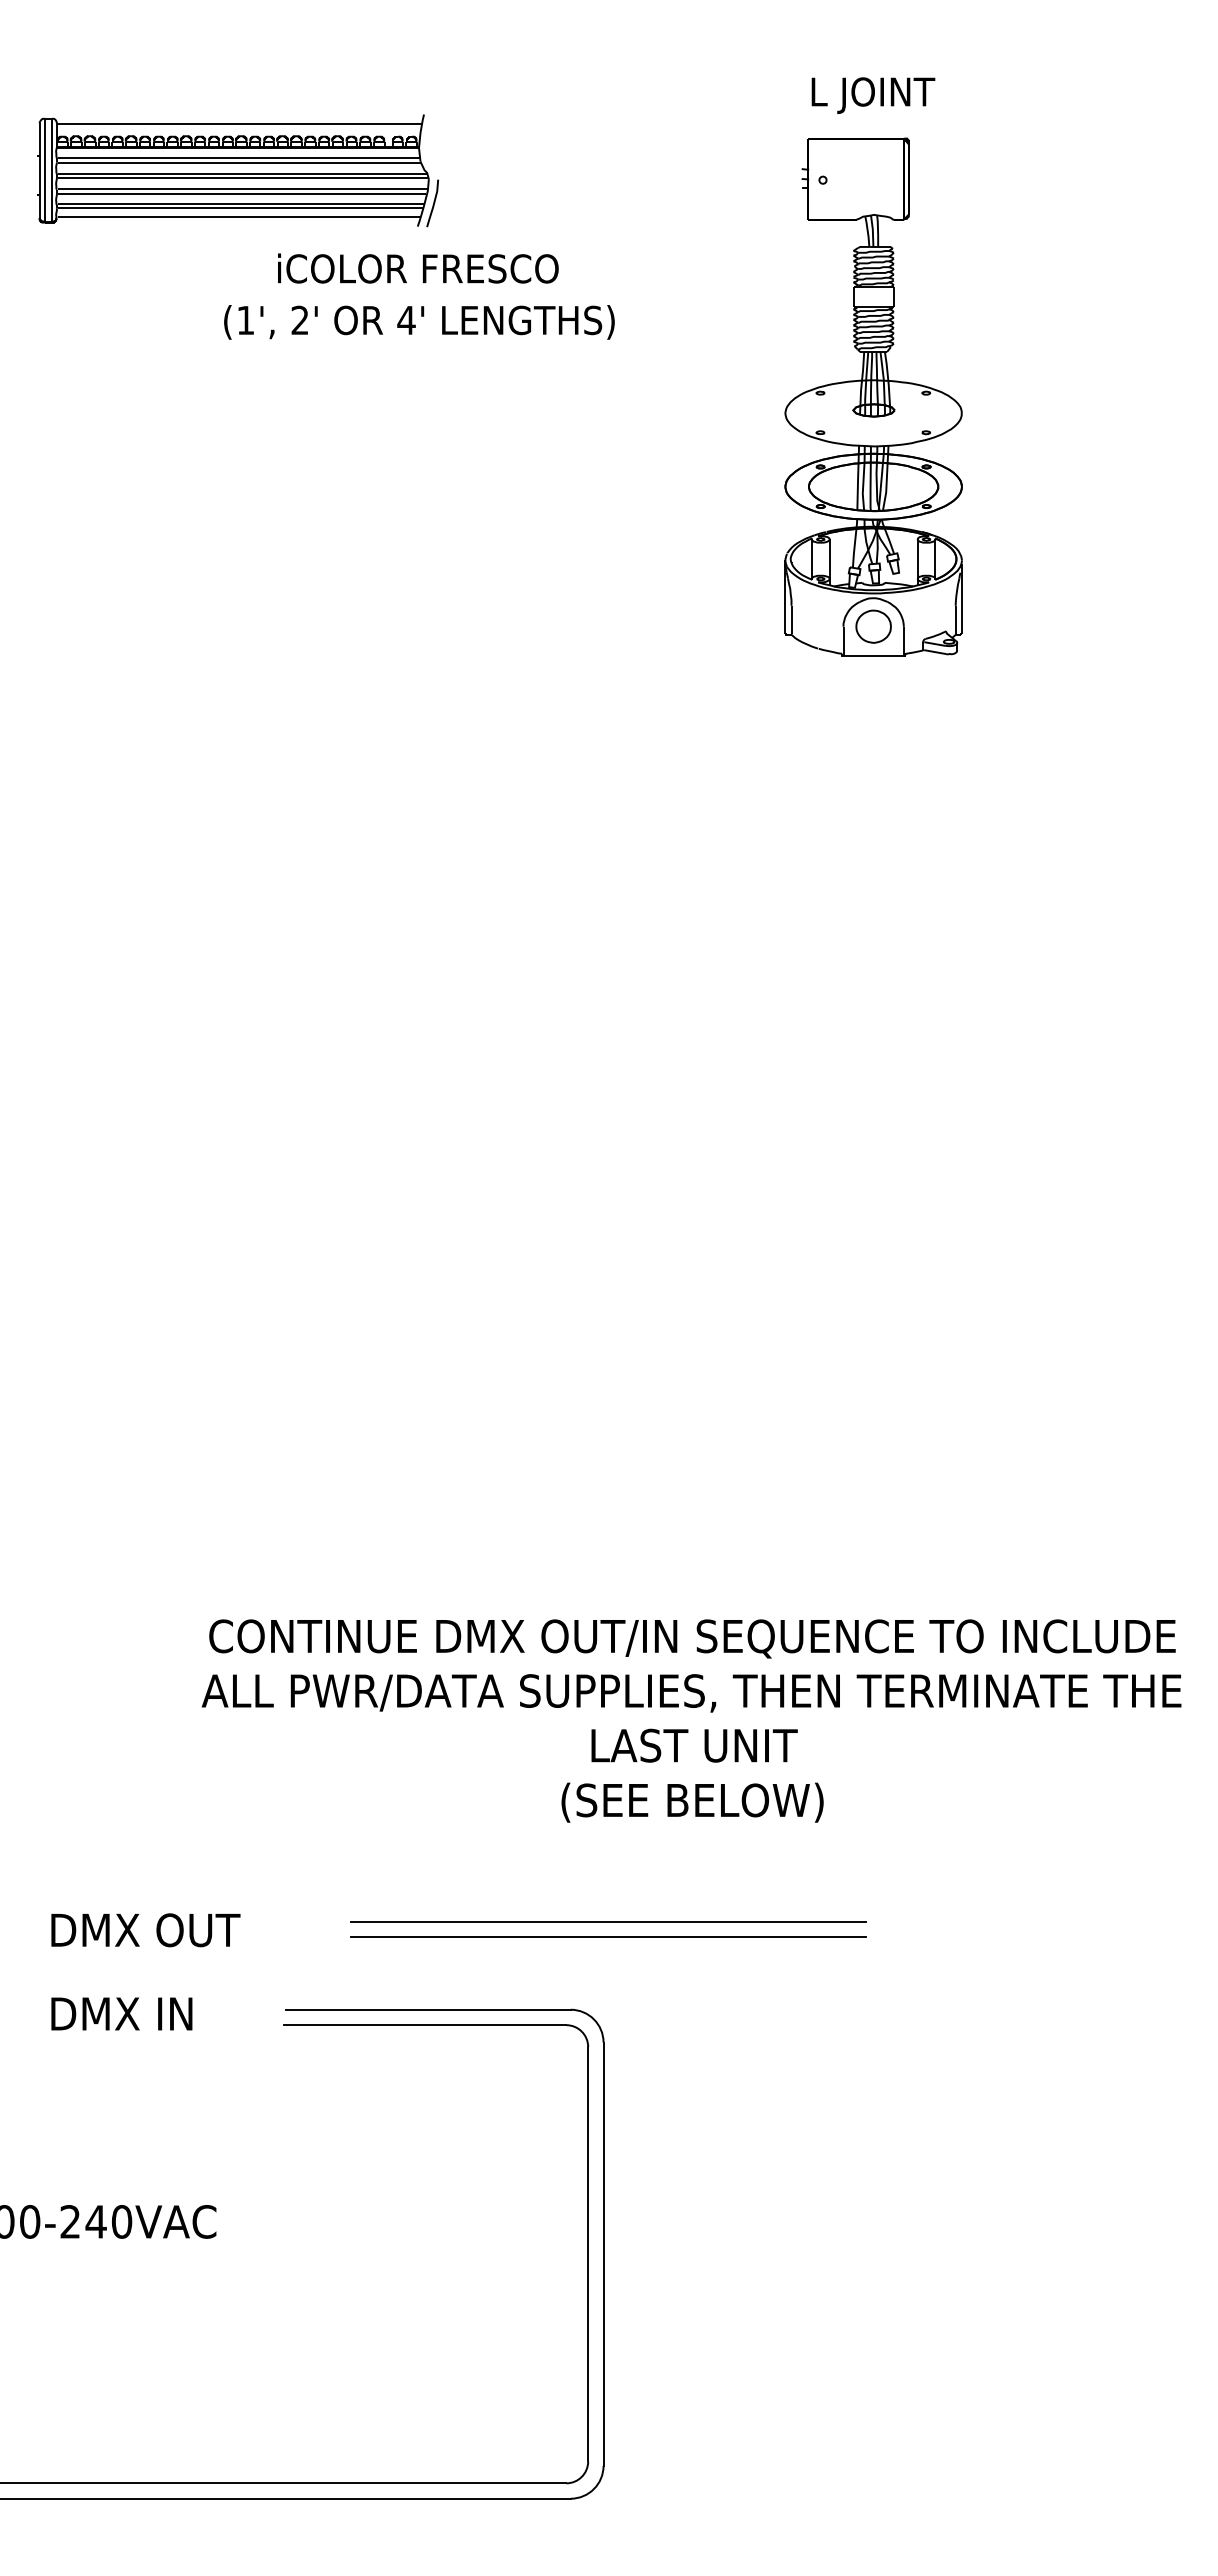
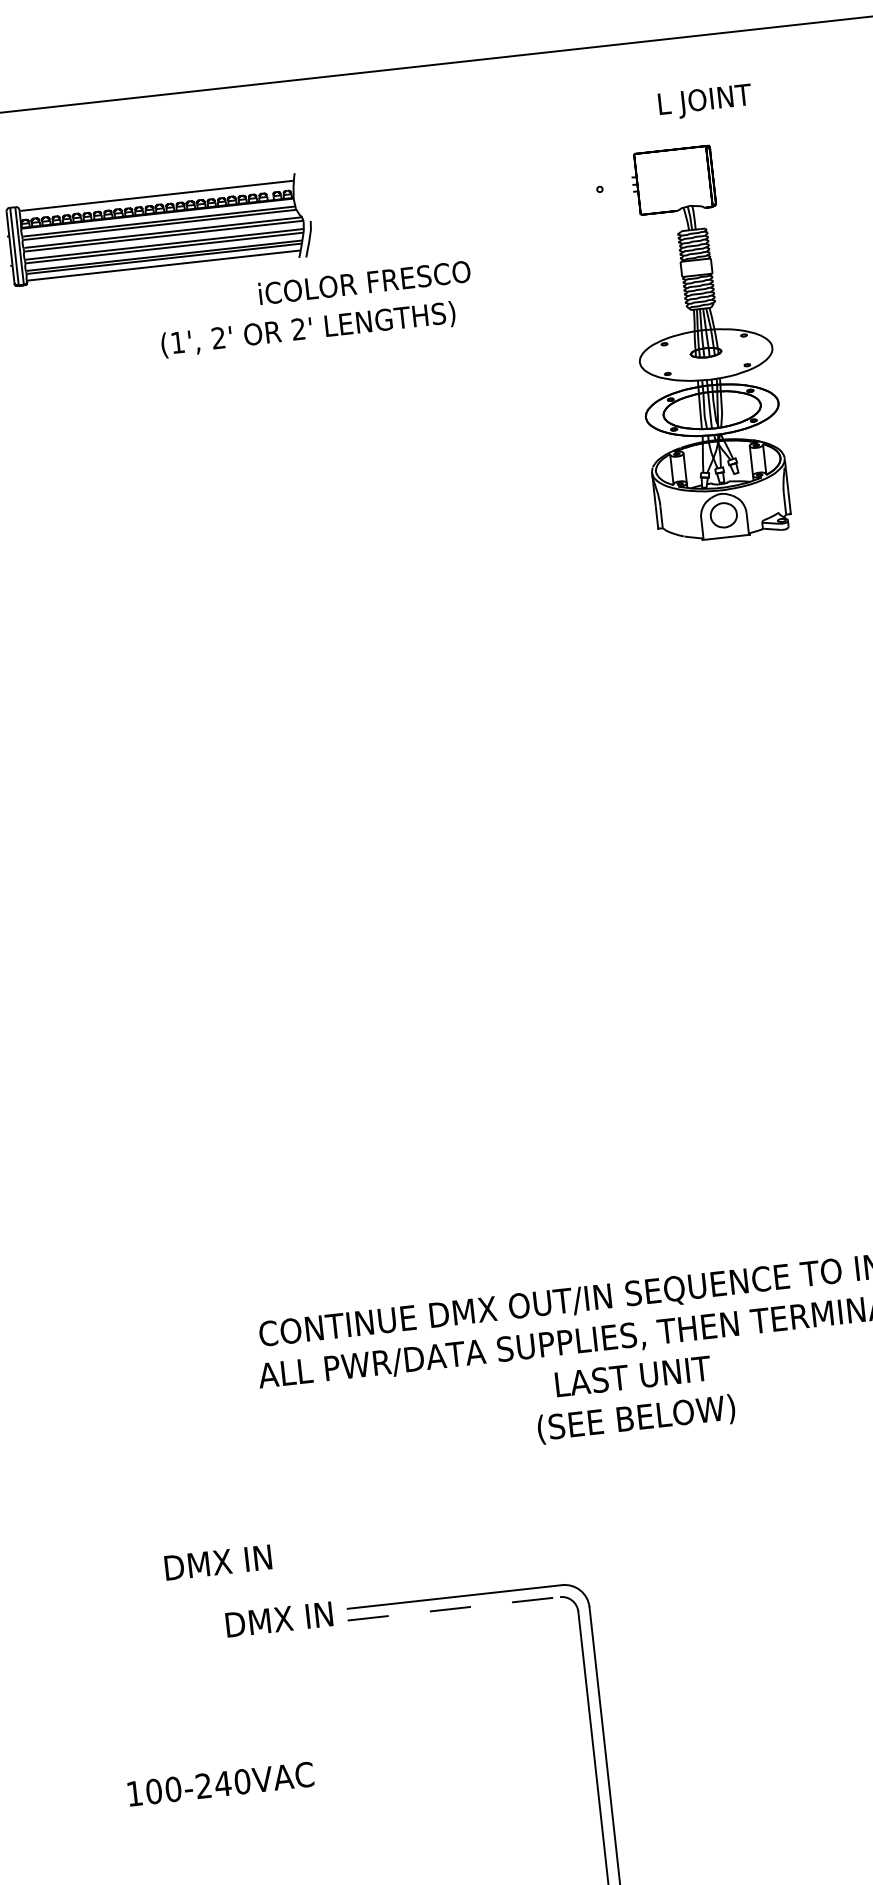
text: (873, 95) -> (705, 101), moved
text: (418, 268) -> (364, 282), moved
text: (406, 319) -> (298, 328), 4' -> 2'
part: (873, 396) -> (704, 342), moved
line: (607, 1921) -> (582, 1515), removed
text: (198, 1930) -> (275, 1556), DMX OUT -> DMX IN
line: (607, 1937) -> (583, 1527), removed
text: (121, 2013) -> (278, 1619), moved
line: (425, 2025) -> (454, 1609), solid -> dashed

